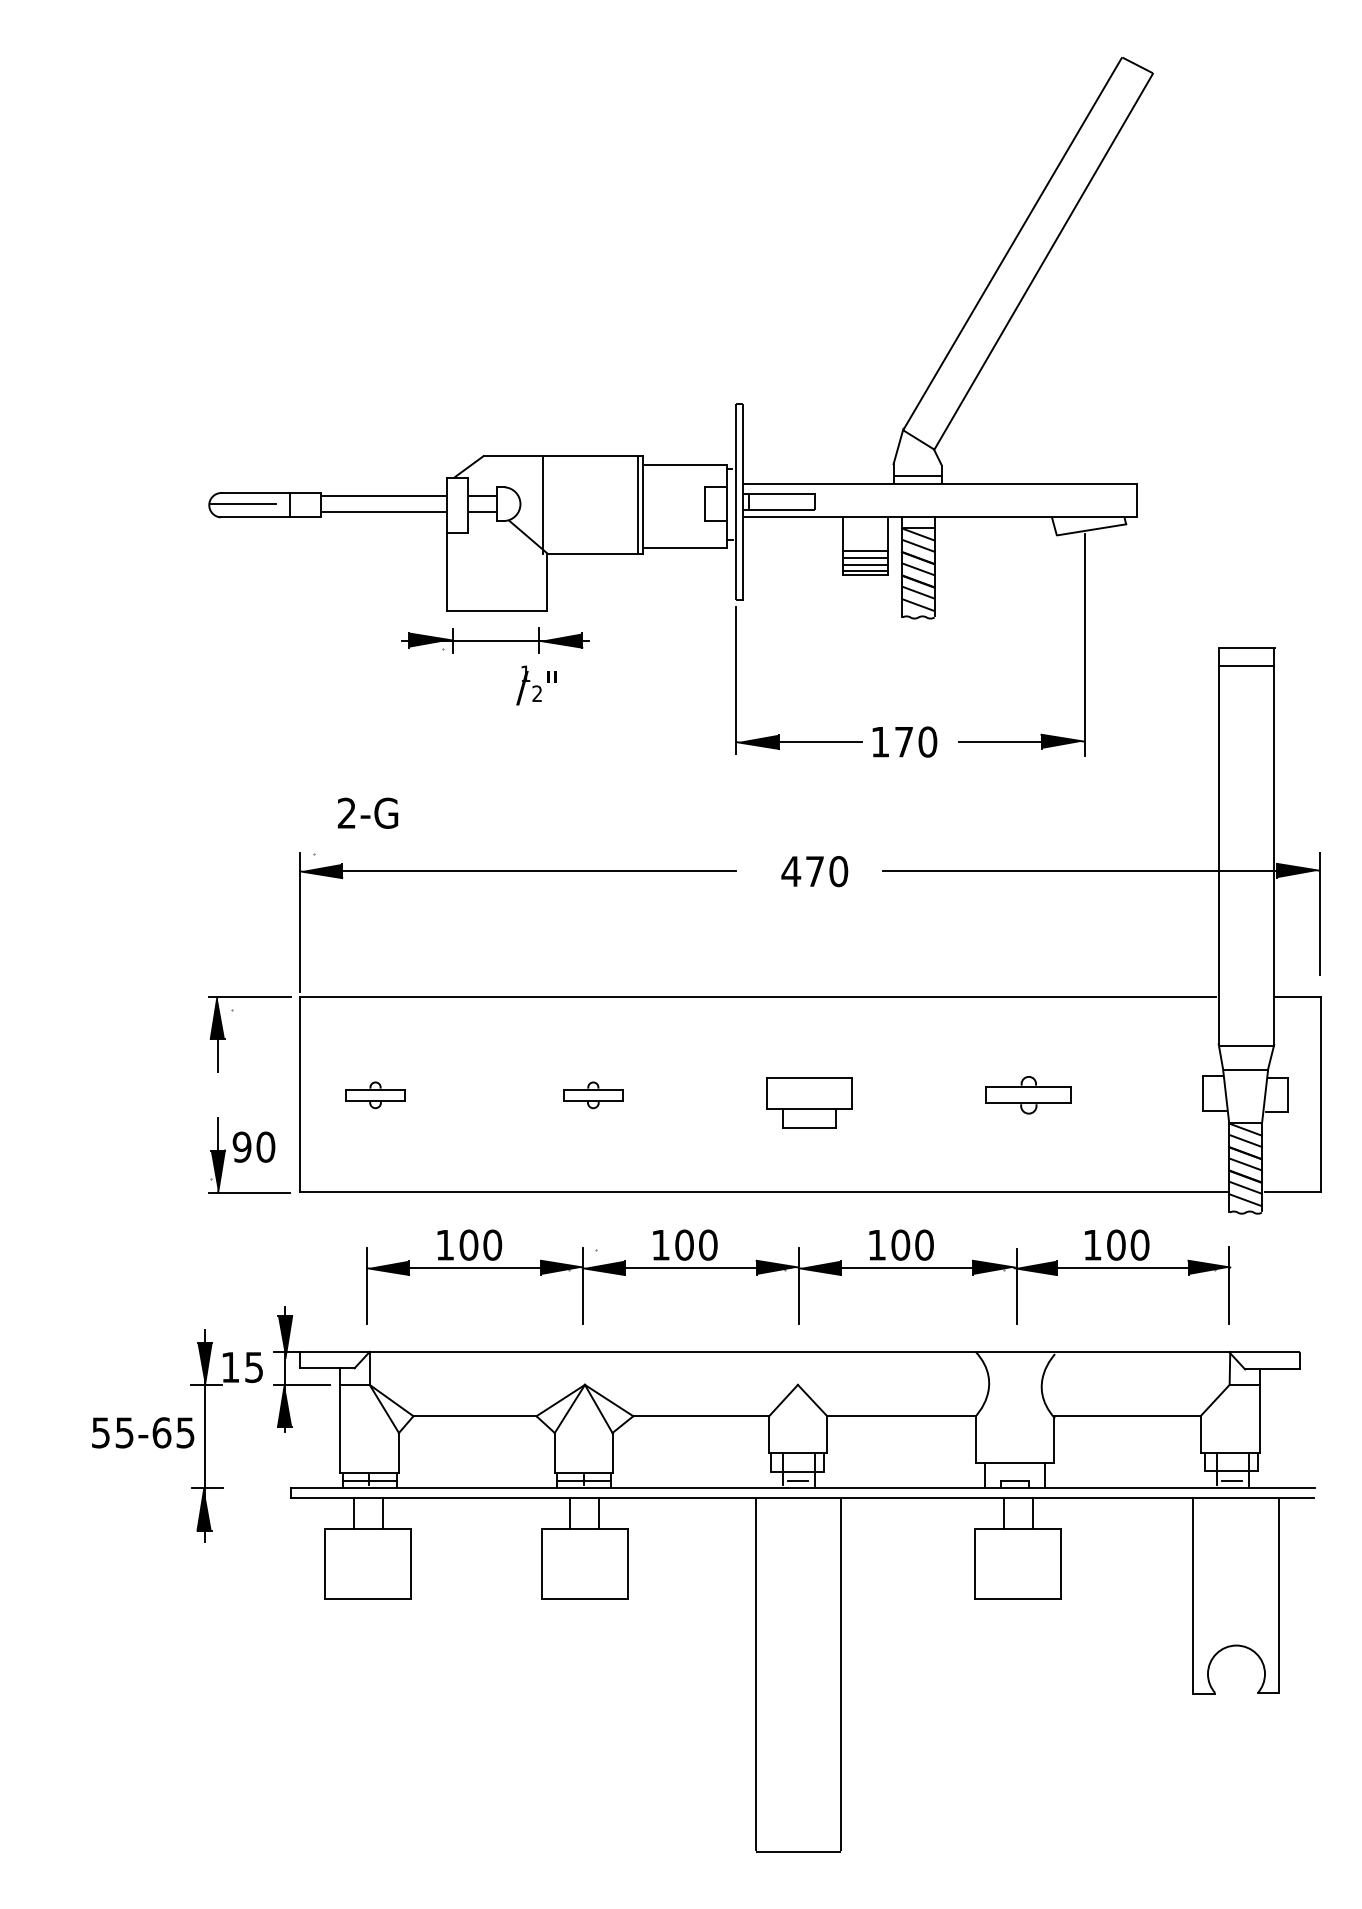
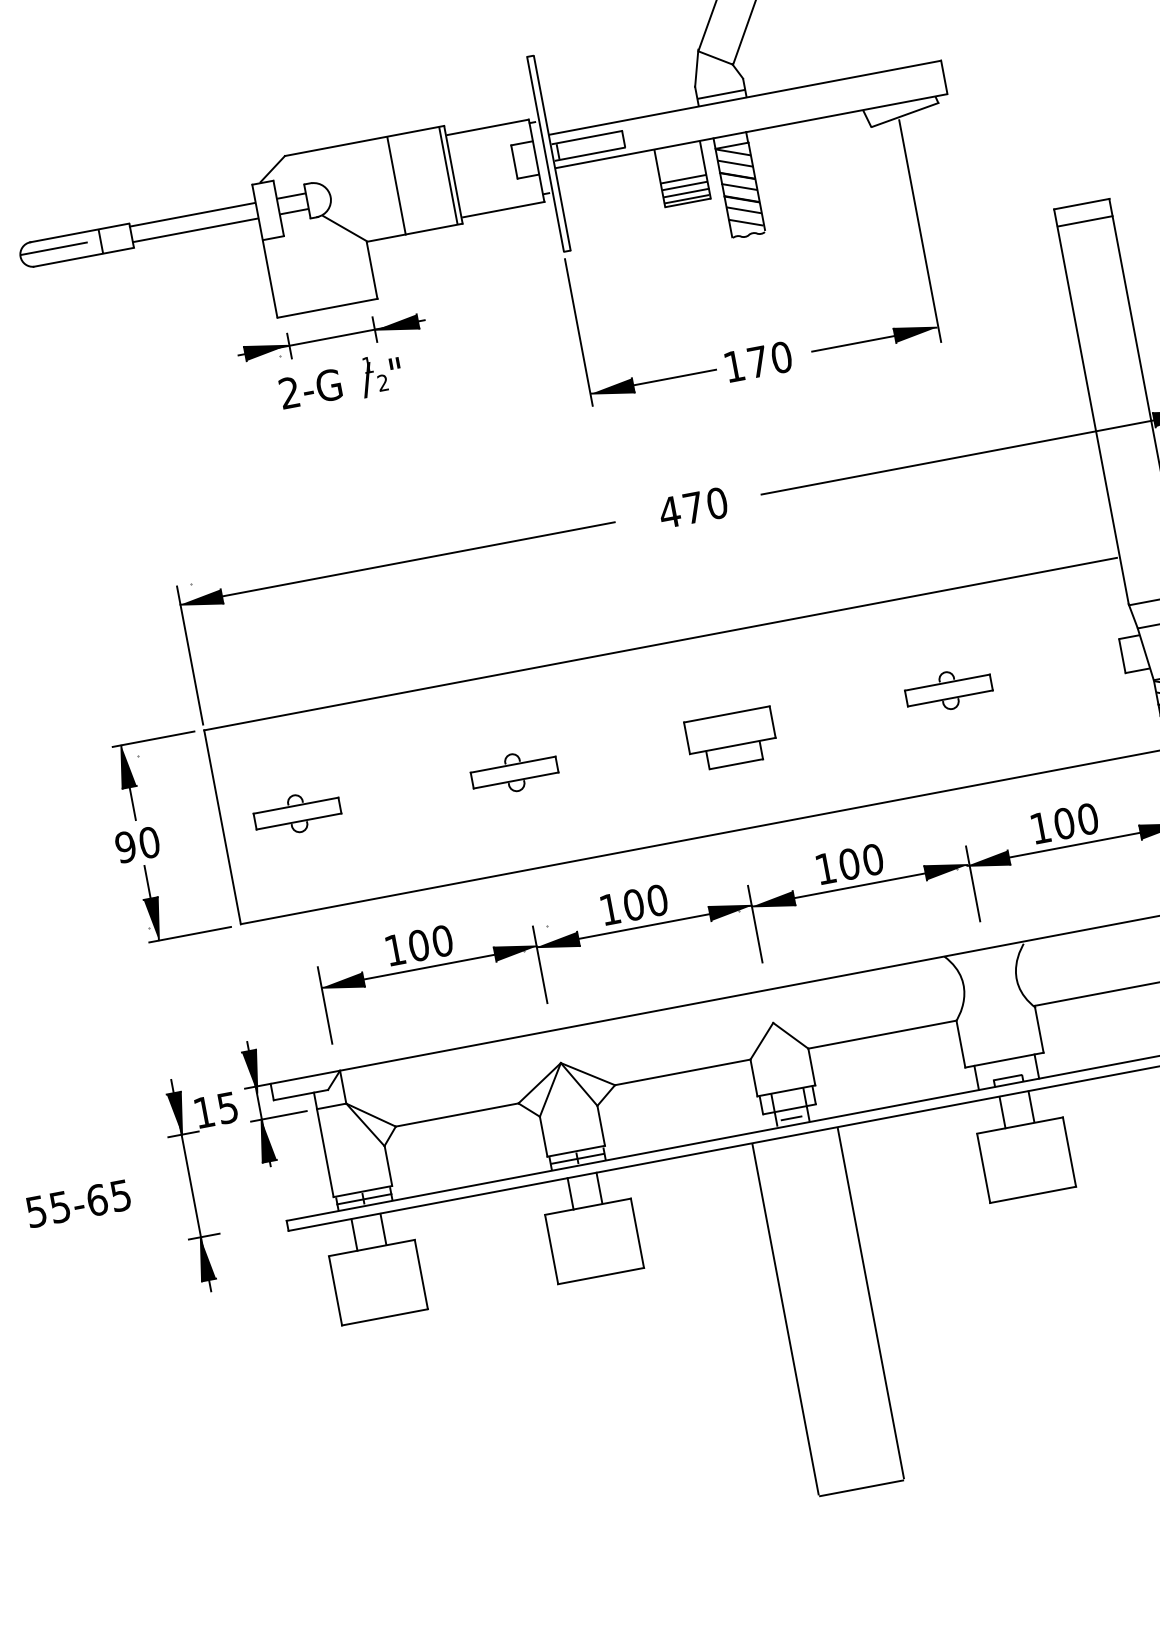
line: (543, 505) -> (396, 185), moved
text: (367, 812) -> (310, 388), moved
part: (375, 1095) -> (297, 813), size x1.43
part: (593, 1095) -> (514, 772), size x1.43
text: (253, 1146) -> (137, 844), moved
text: (143, 1432) -> (78, 1203), moved

